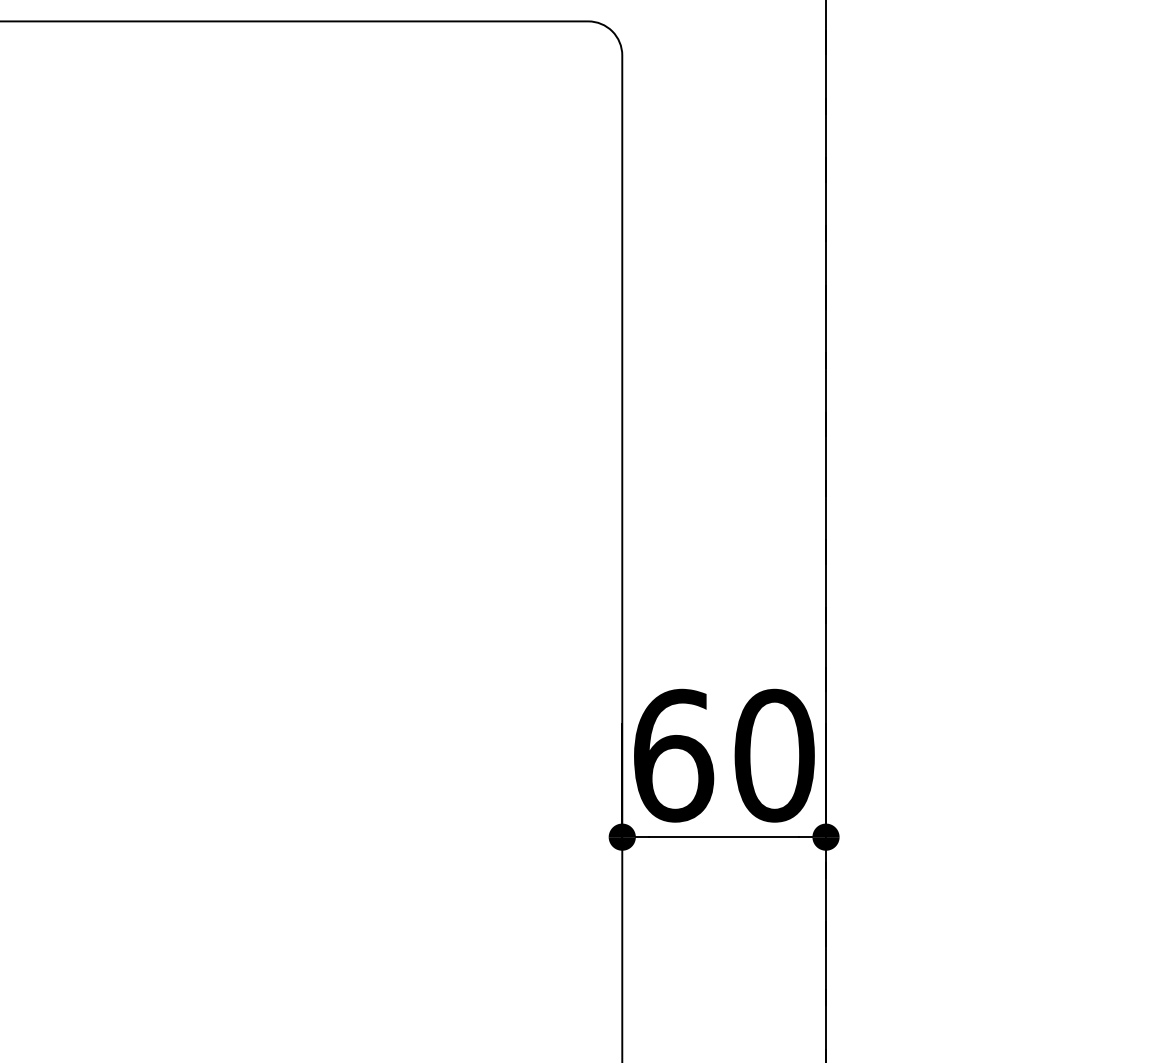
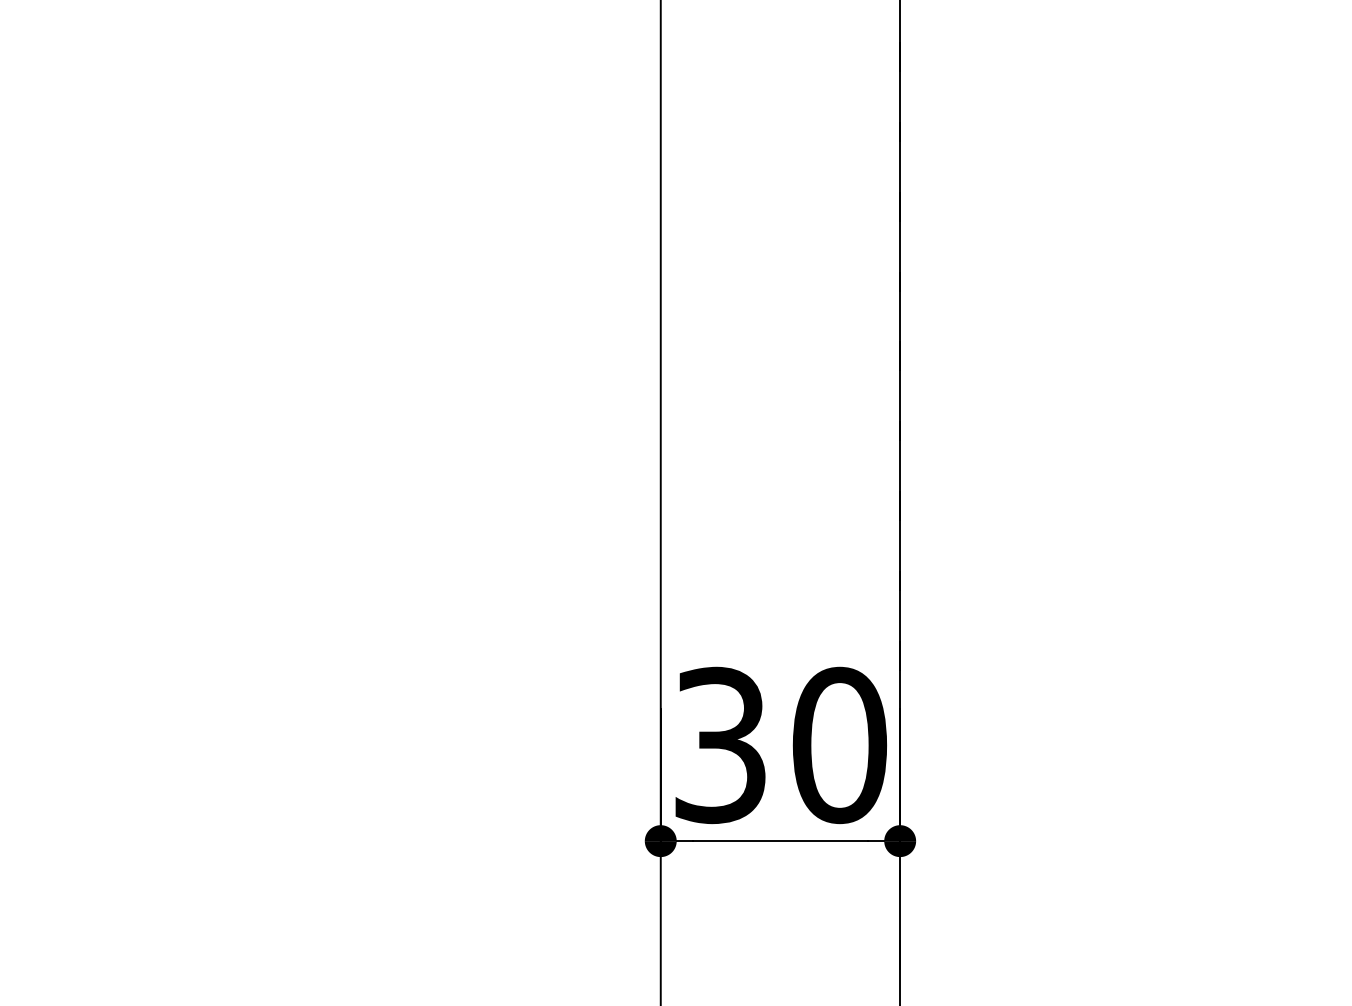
text: (674, 755) -> (722, 745), 60 -> 30

